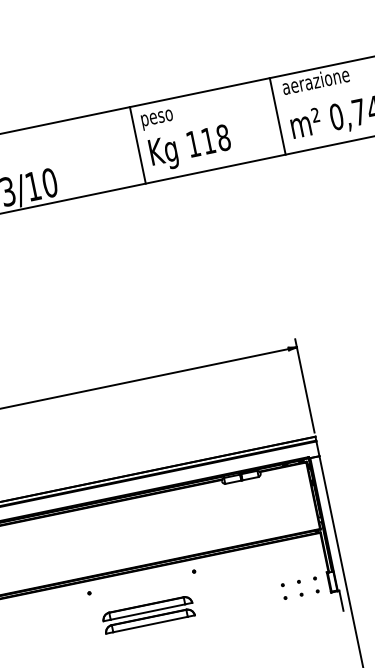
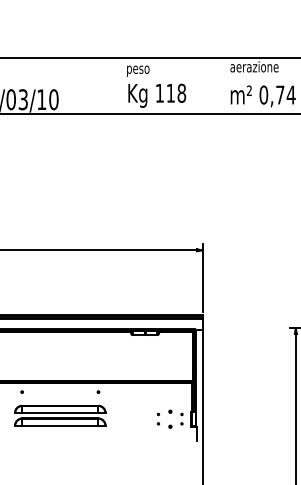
line: (277, 116) -> (222, 86), removed
line: (137, 145) -> (120, 86), removed
part: (299, 587) -> (169, 418), size x1.6
part: (148, 614) -> (60, 415), size x1.4

